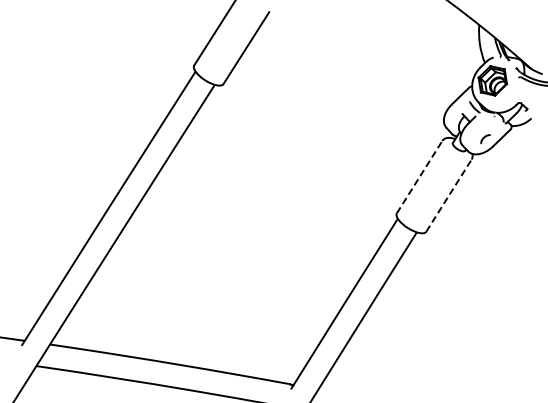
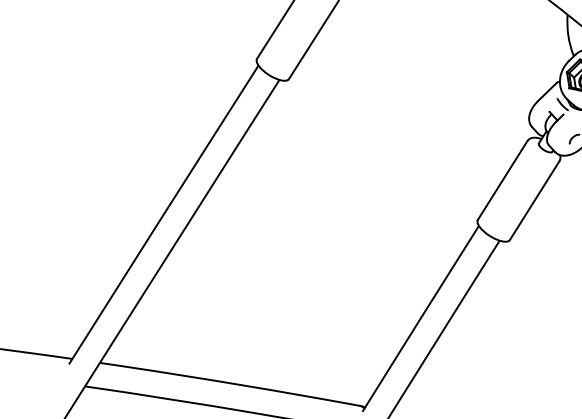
line: (419, 177) -> (502, 180), dashed -> solid
line: (448, 195) -> (534, 200), dashed -> solid

